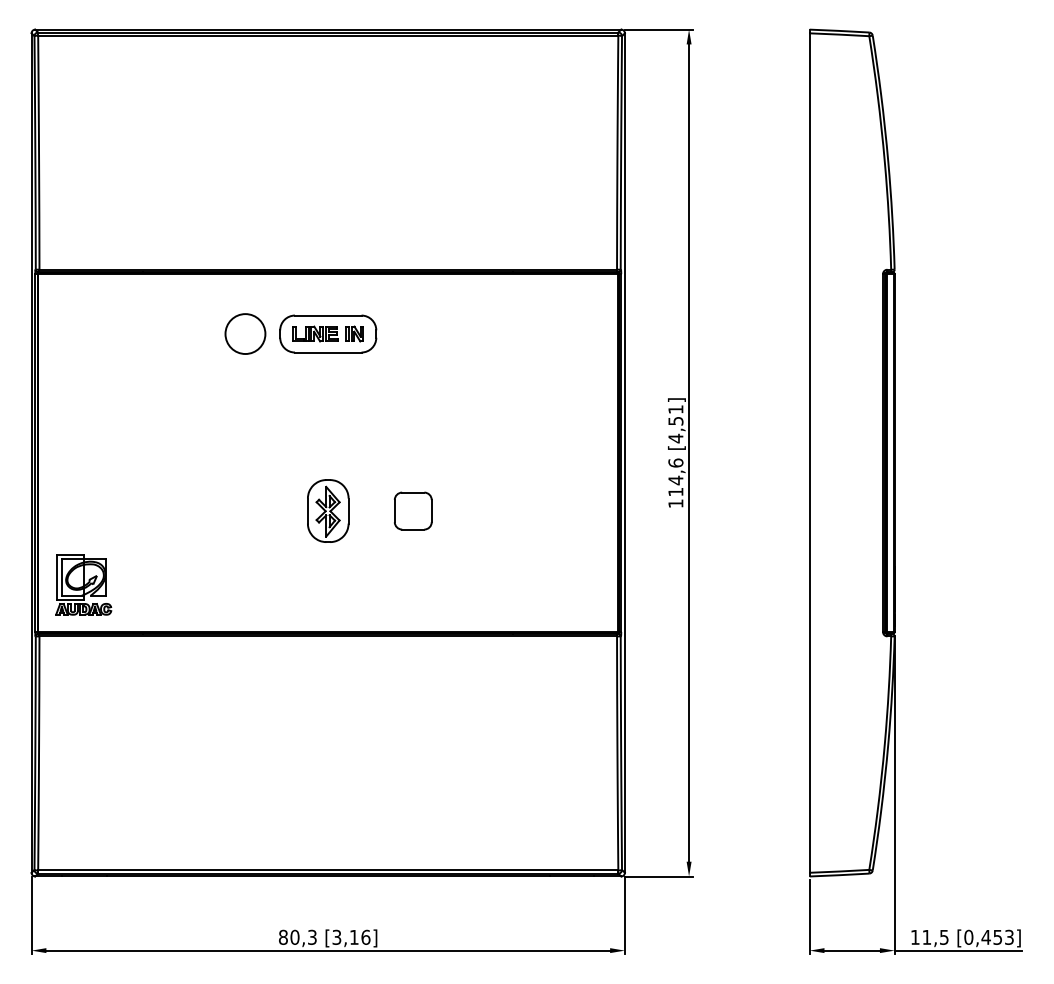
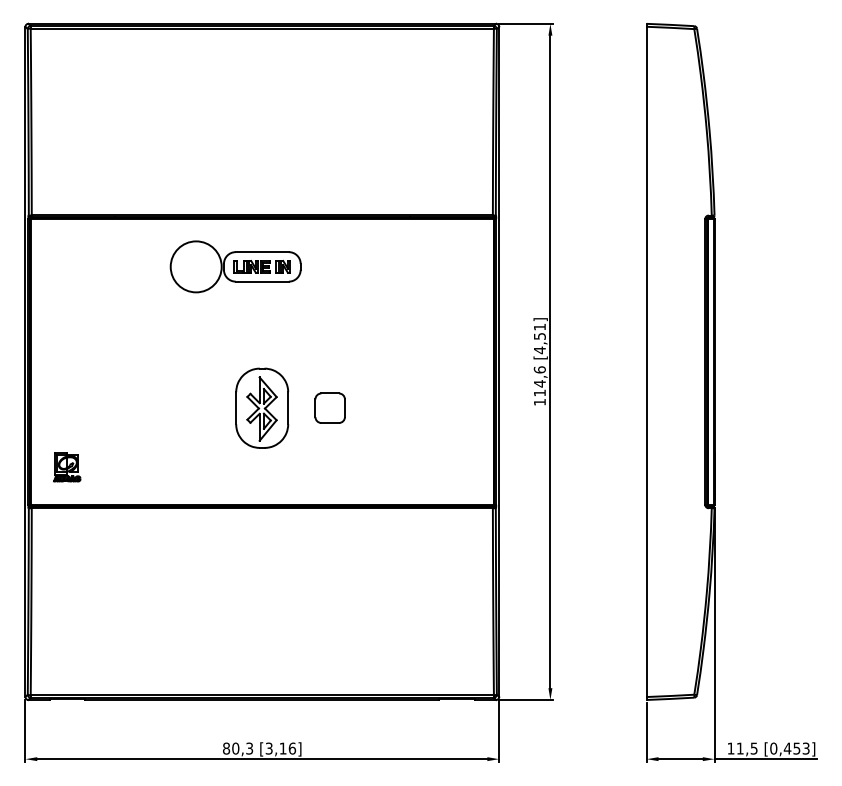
circle: (245, 334) -> (196, 267), size x1.6
part: (328, 510) -> (262, 407), size x1.6
part: (83, 584) -> (66, 466), size x0.6

